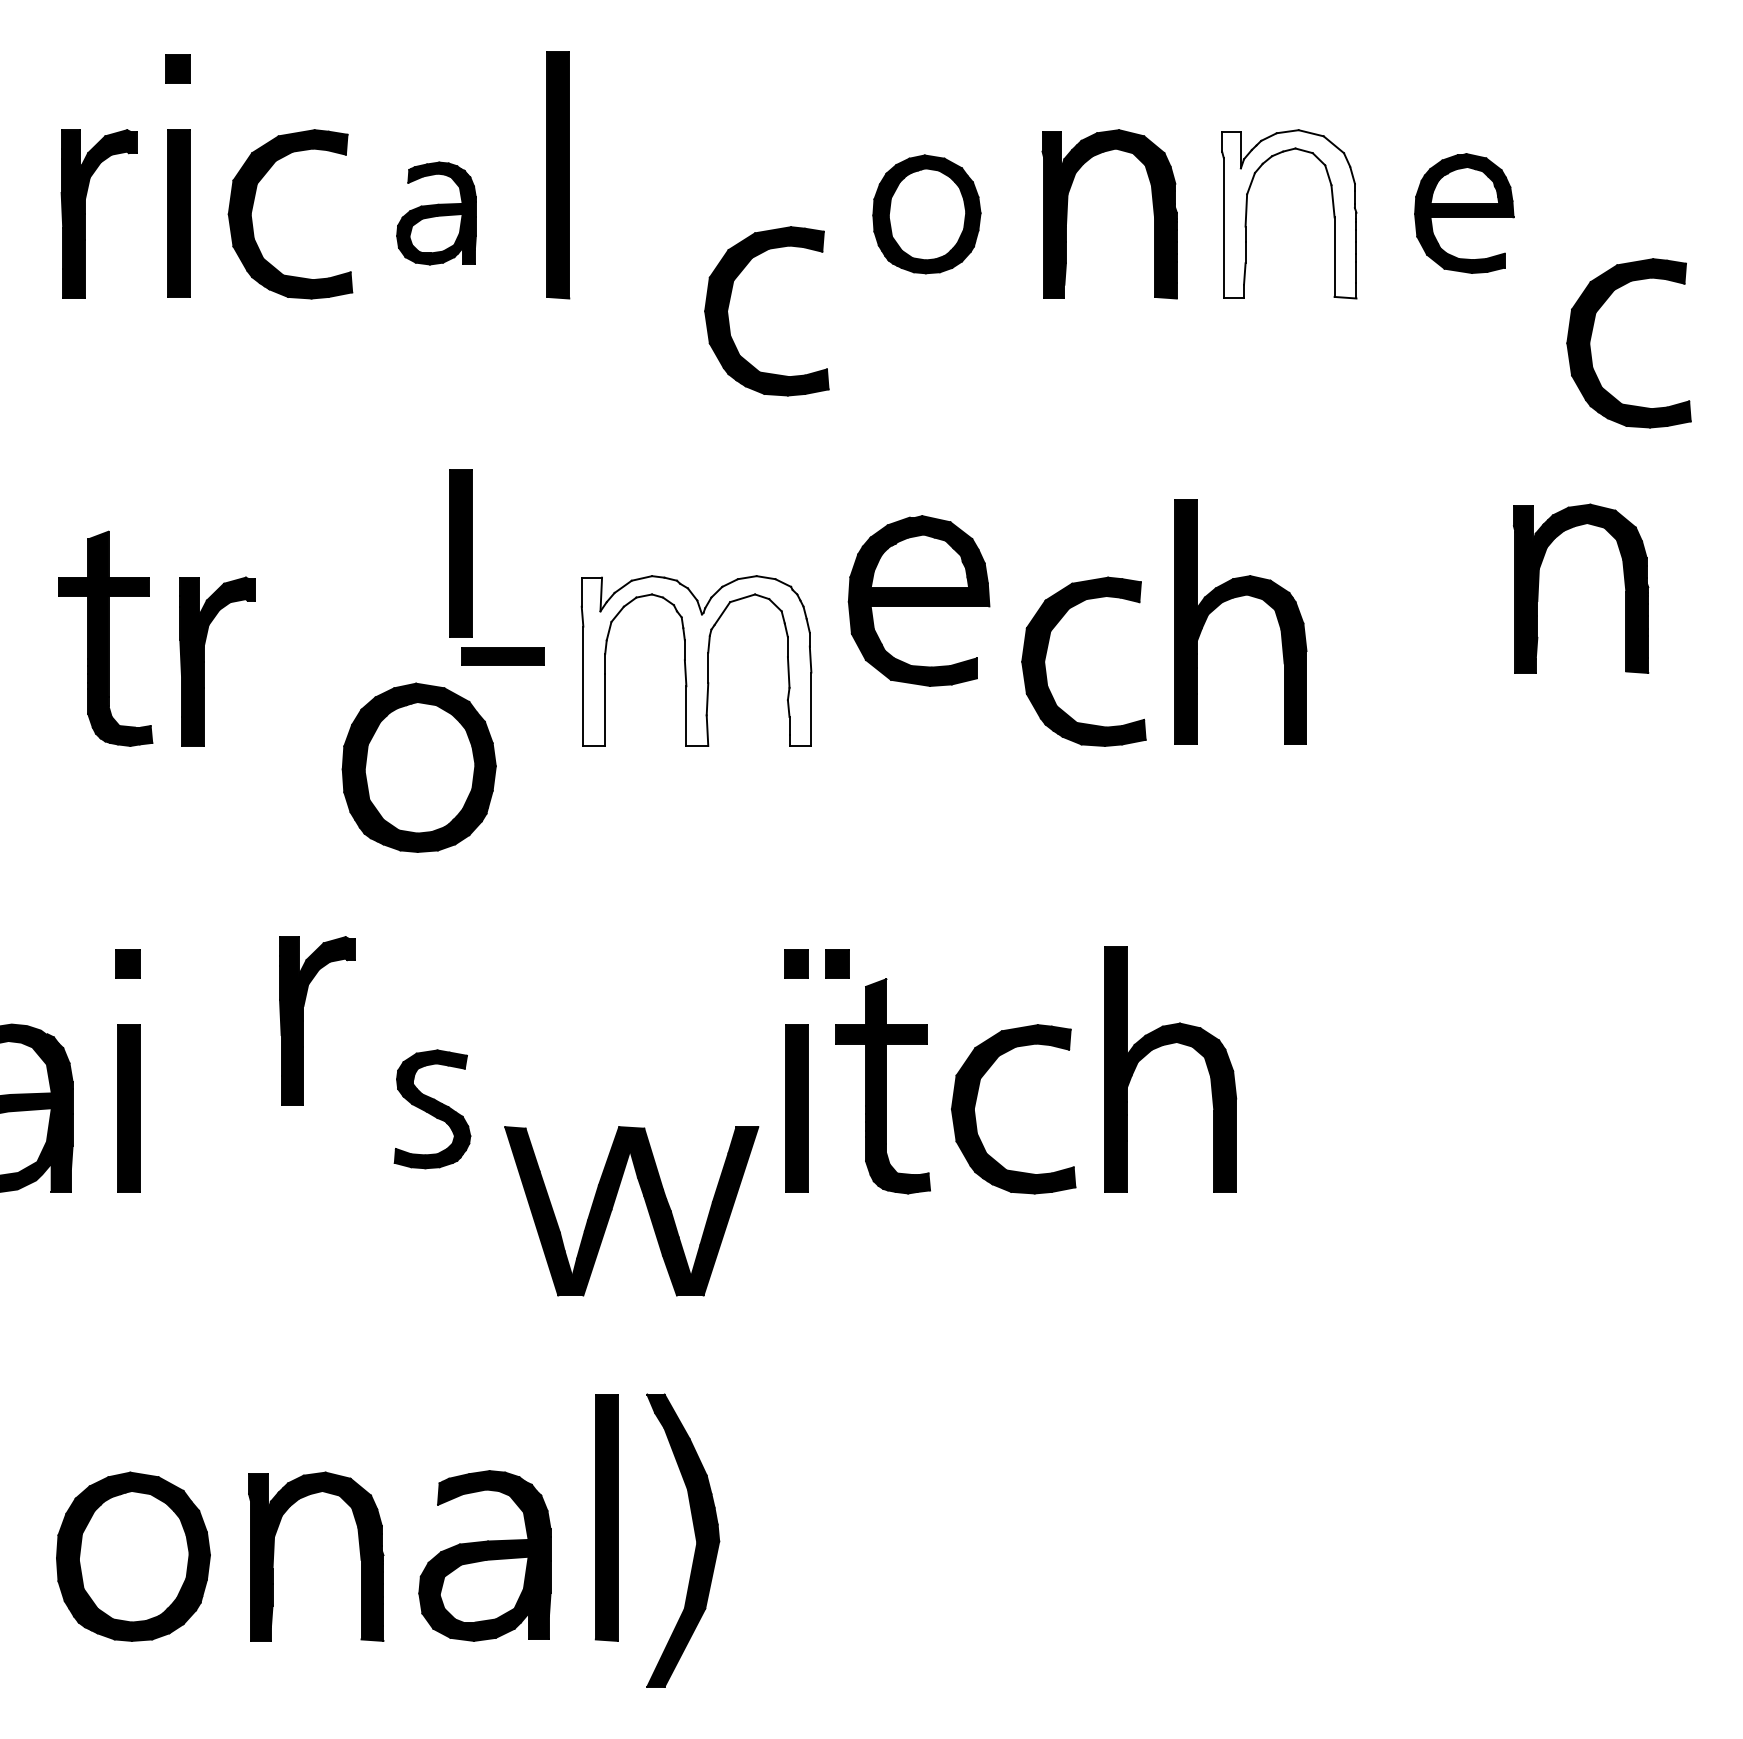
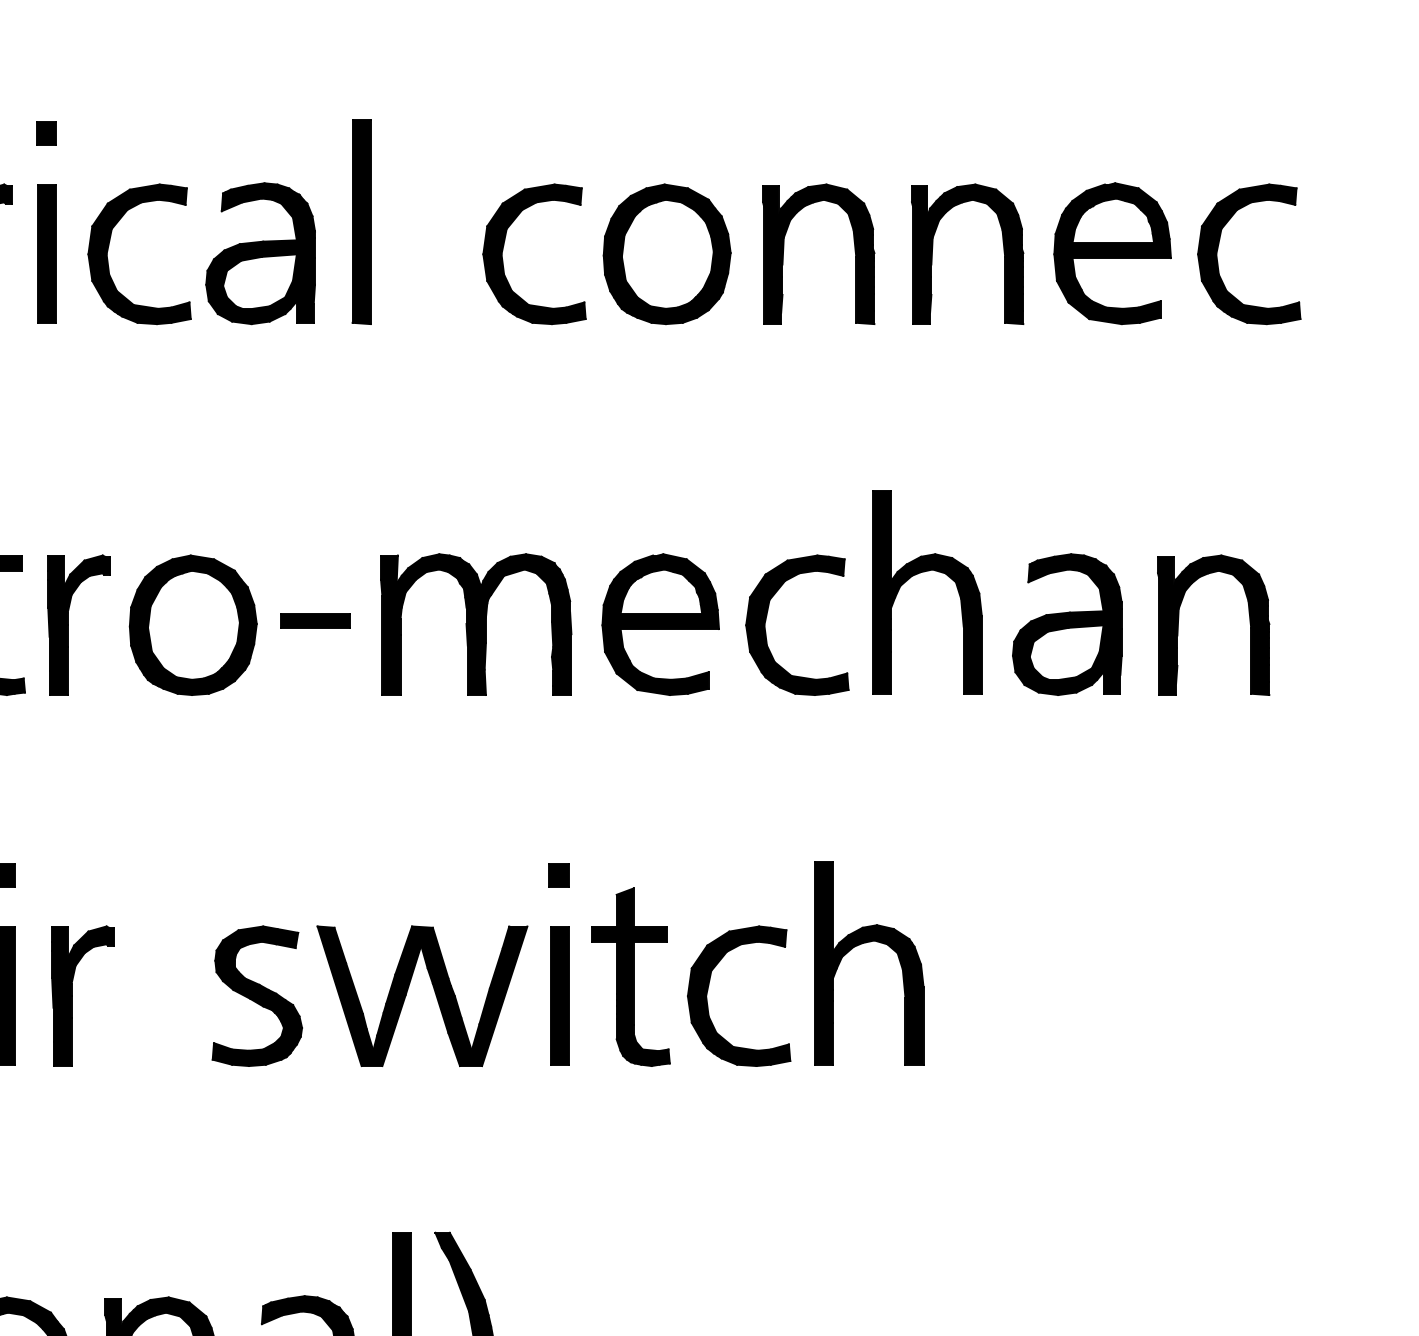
part: (436, 213) -> (260, 253), size x1.67
part: (1464, 213) -> (1112, 253), size x1.43
part: (926, 214) -> (666, 254), size x1.43
fill: (1289, 214) -> (967, 254), added
part: (729, 305) -> (503, 249), moved
part: (1591, 338) -> (1218, 250), moved
part: (460, 553) -> (280, 535), removed
part: (1539, 583) -> (1179, 620), moved
part: (918, 600) -> (660, 624), moved
fill: (696, 660) -> (476, 624), added
part: (1409, 660) -> (1067, 624), added
part: (418, 767) -> (192, 625), moved
part: (837, 963) -> (593, 875), removed
part: (303, 1020) -> (71, 995), moved
part: (432, 1109) -> (257, 996), size x1.43
part: (646, 1207) -> (434, 993), moved

